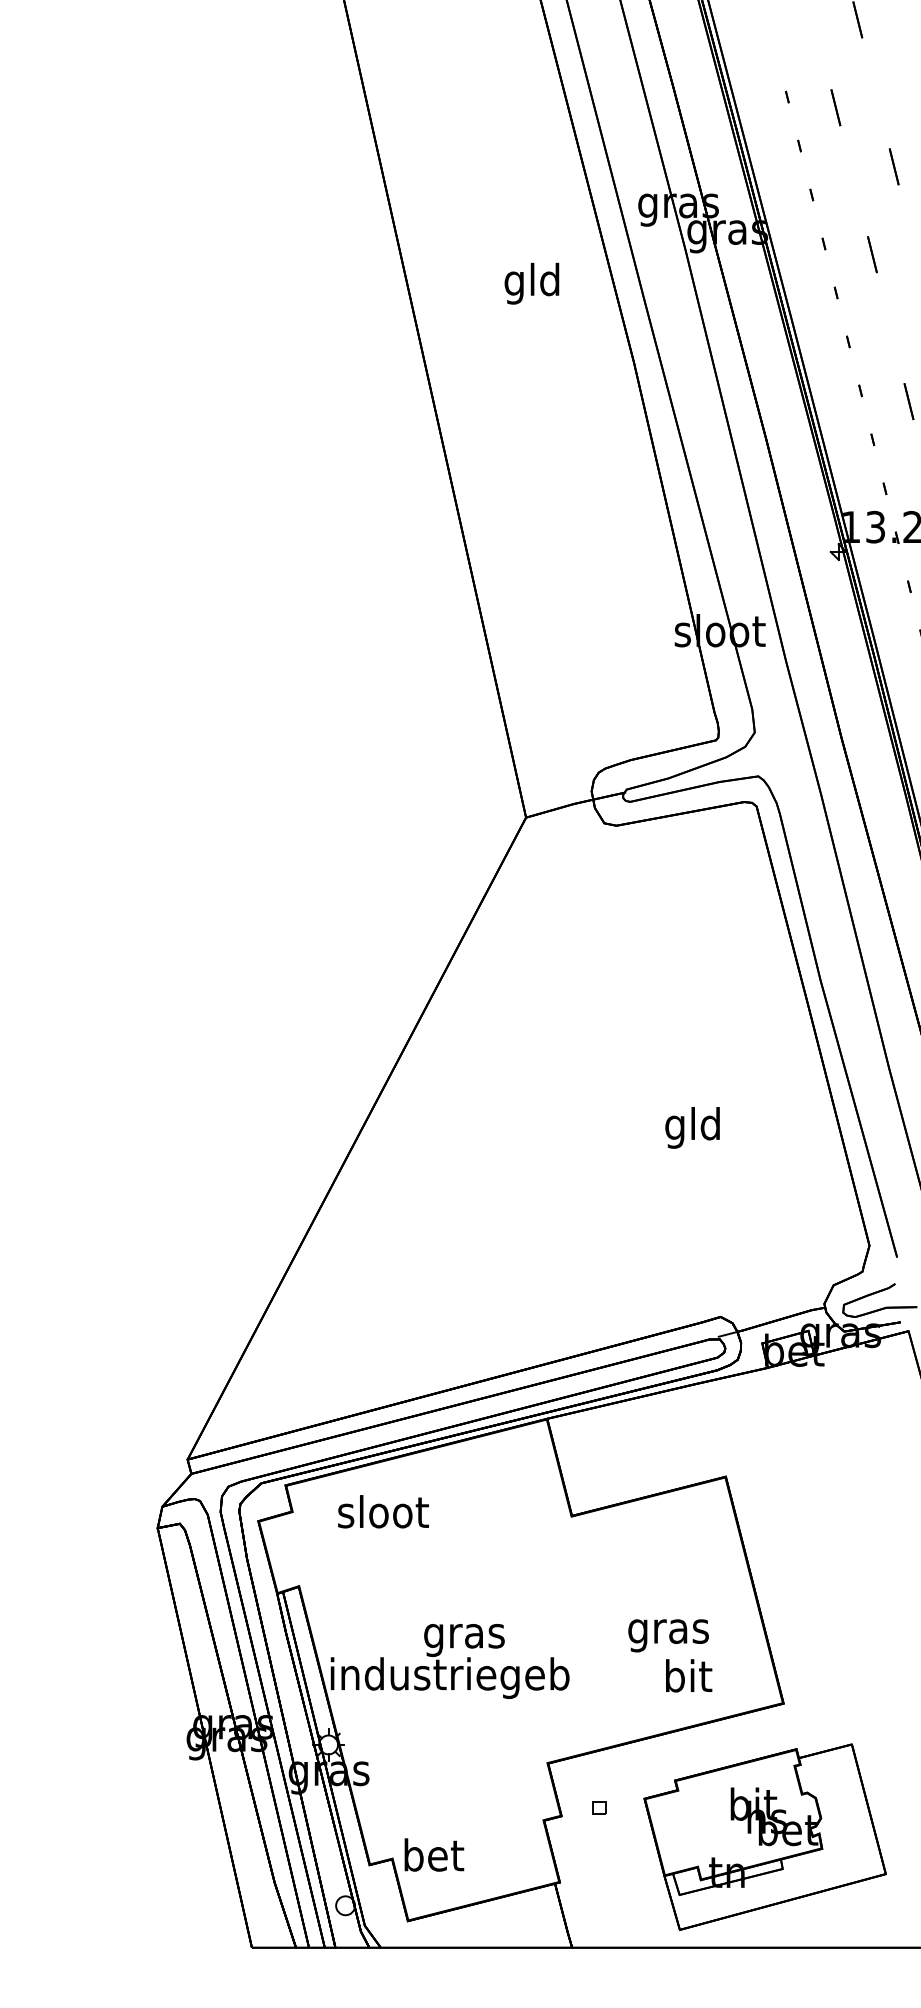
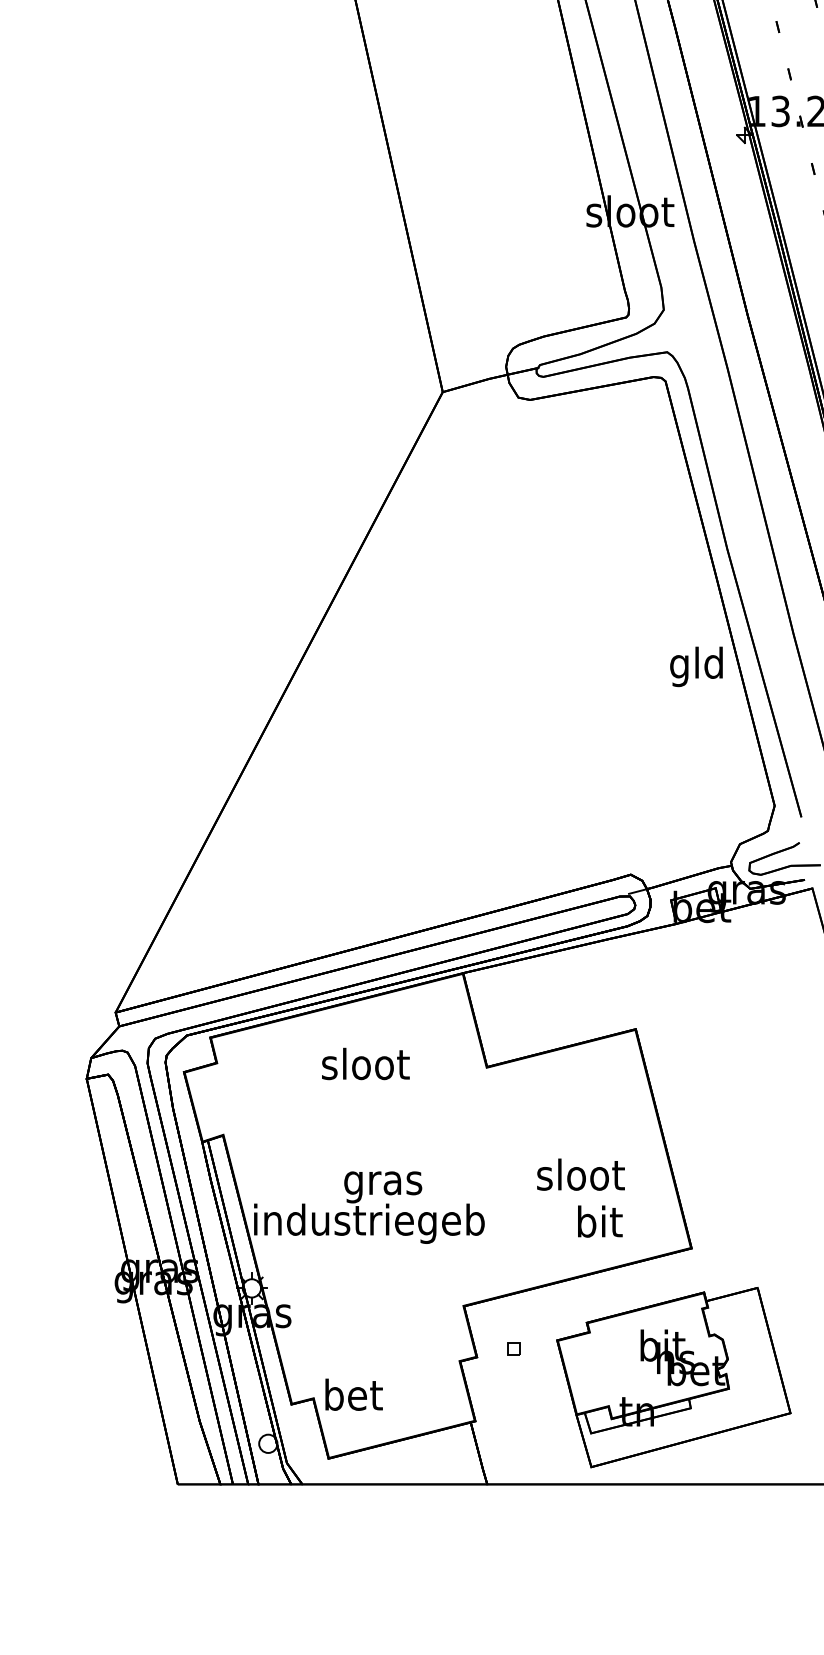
text: (692, 1127) -> (696, 666), moved
text: (383, 1511) -> (365, 1063), moved
text: (668, 1631) -> (580, 1178), gras -> sloot

